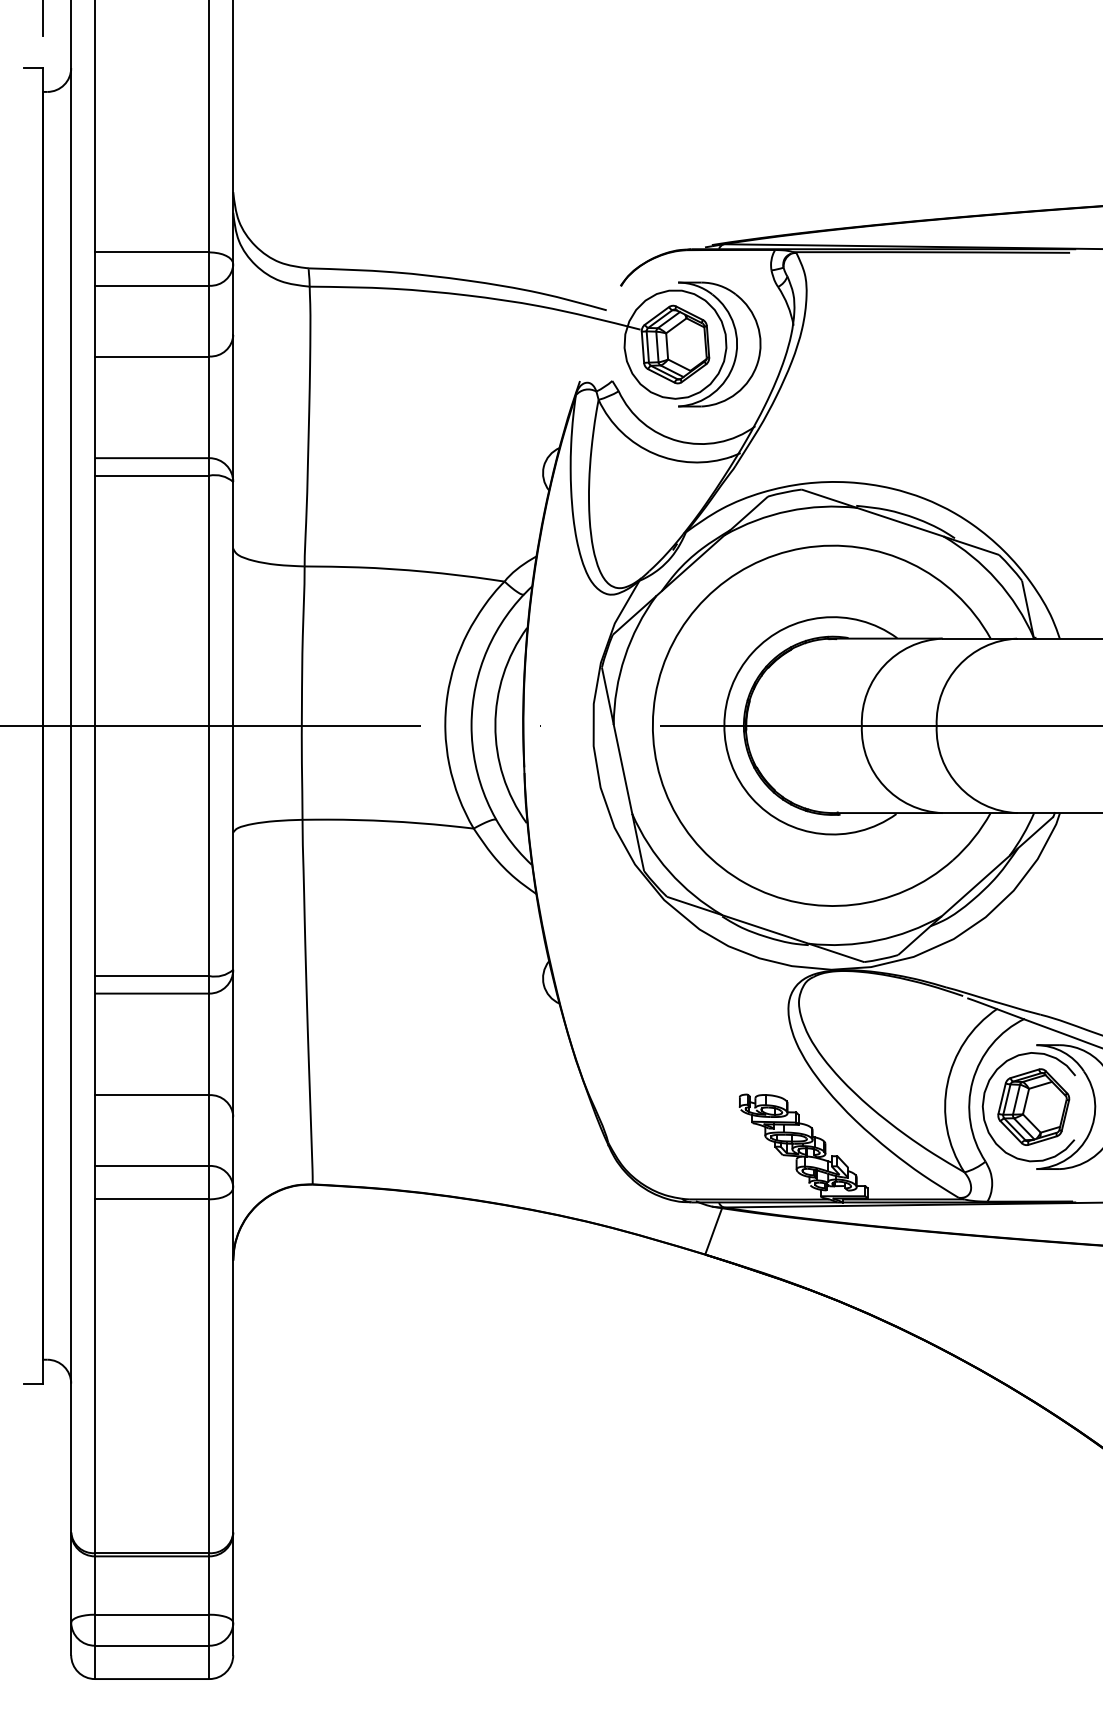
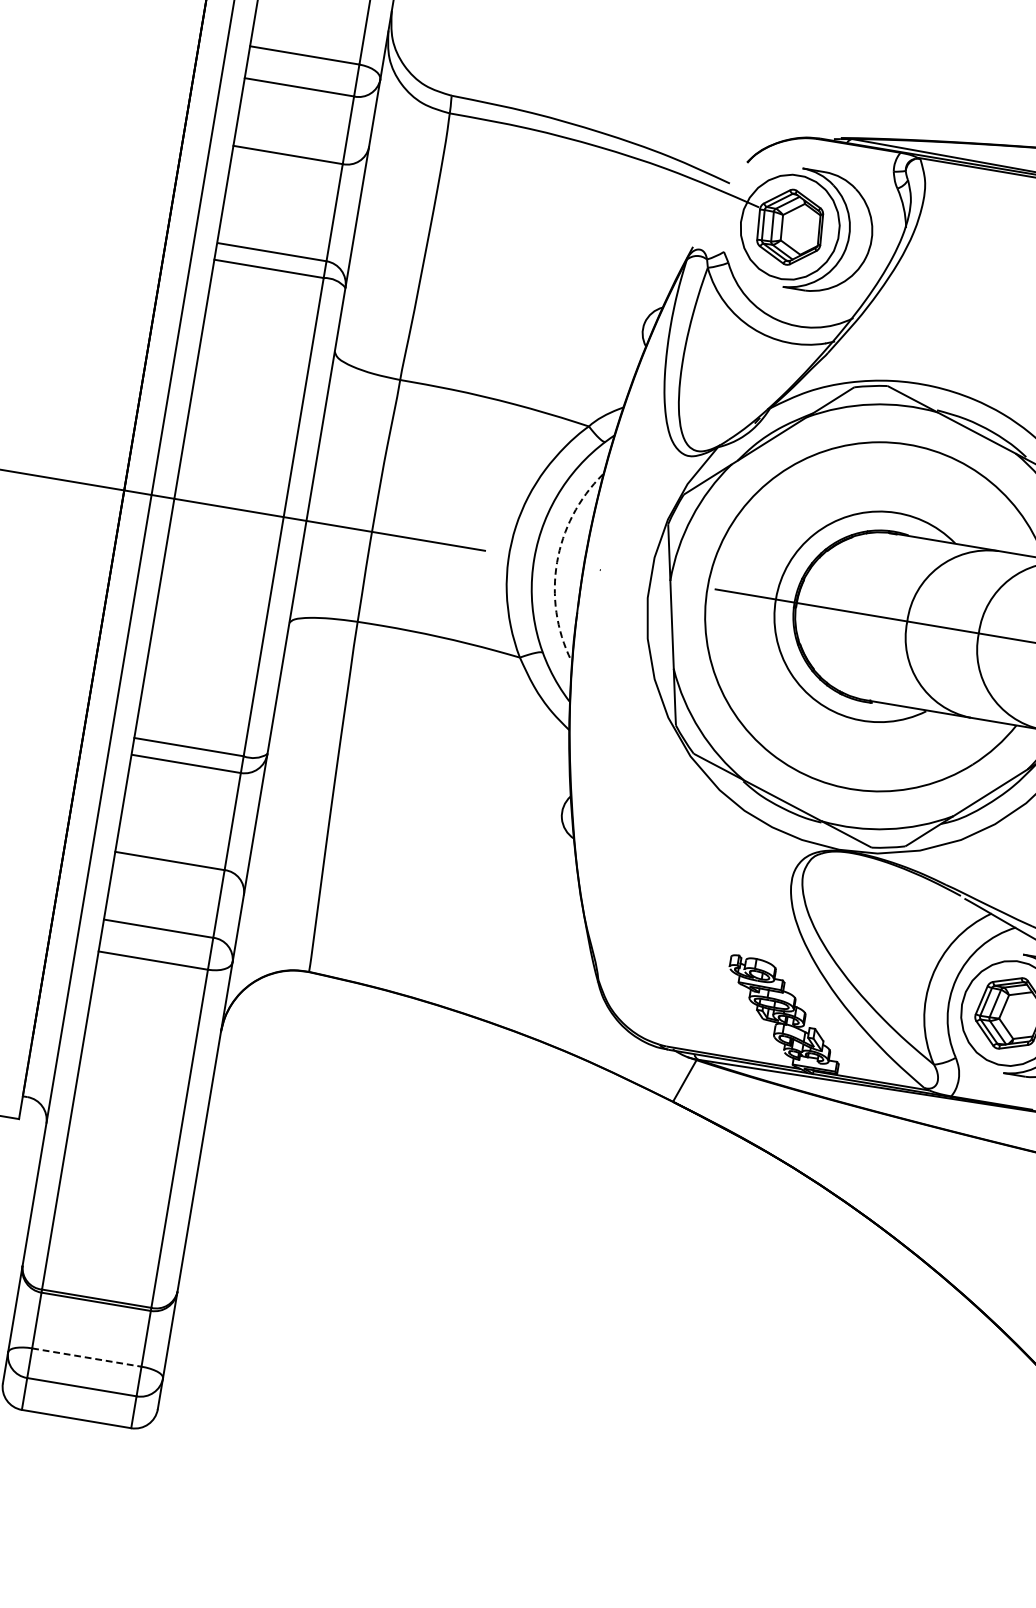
arc: (495, 725) -> (557, 562), solid -> dashed
line: (152, 1614) -> (87, 1357), solid -> dashed

